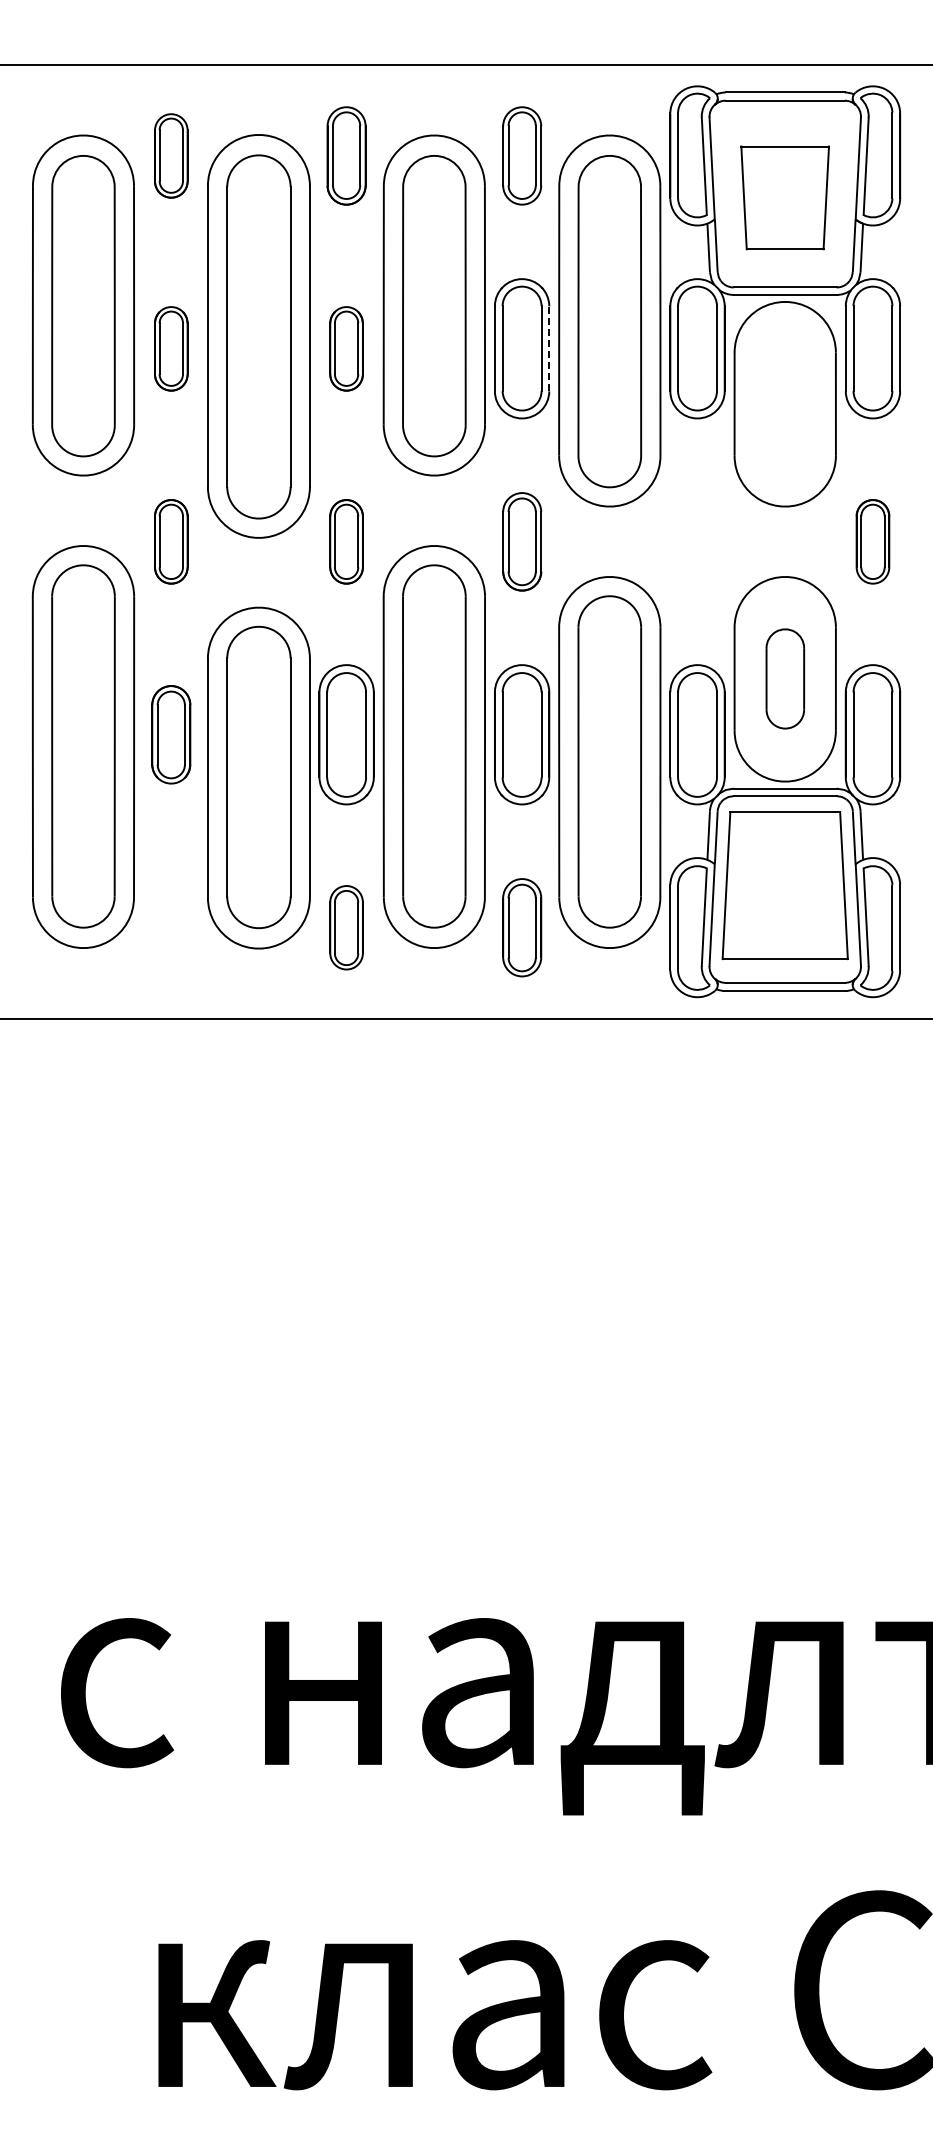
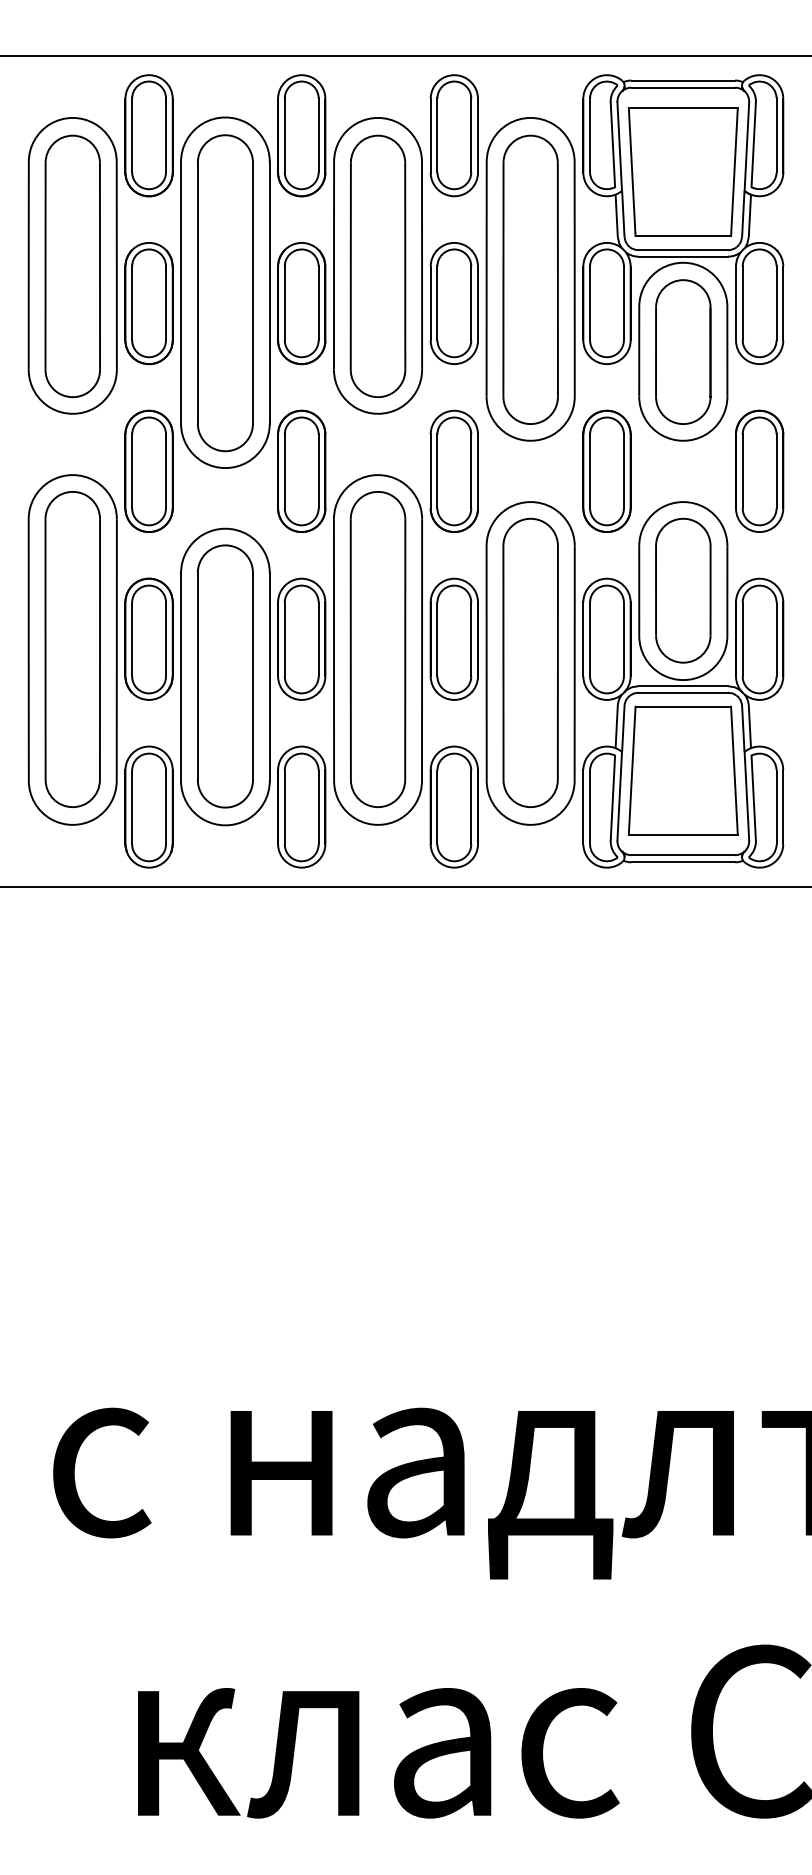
part: (171, 155) -> (149, 135), size x1.67
part: (346, 155) -> (301, 135), size x1.43
part: (522, 155) -> (454, 135), size x1.43
part: (784, 197) -> (682, 171), size x1.43
part: (171, 348) -> (149, 303), size x1.67
part: (346, 348) -> (301, 303), size x1.67
line: (549, 348) -> (478, 303), dashed -> solid
part: (785, 404) -> (683, 351), added
part: (171, 541) -> (149, 471), size x1.67
part: (346, 541) -> (301, 471), size x1.67
part: (522, 541) -> (454, 471), size x1.43
part: (697, 541) -> (606, 471), added
part: (872, 541) -> (759, 471), size x1.67
part: (785, 678) -> (683, 590), size x1.67
part: (171, 734) -> (149, 639), size x1.43
part: (171, 927) -> (149, 807), added
part: (346, 927) -> (301, 807), size x1.67
part: (522, 927) -> (454, 807), size x1.43

